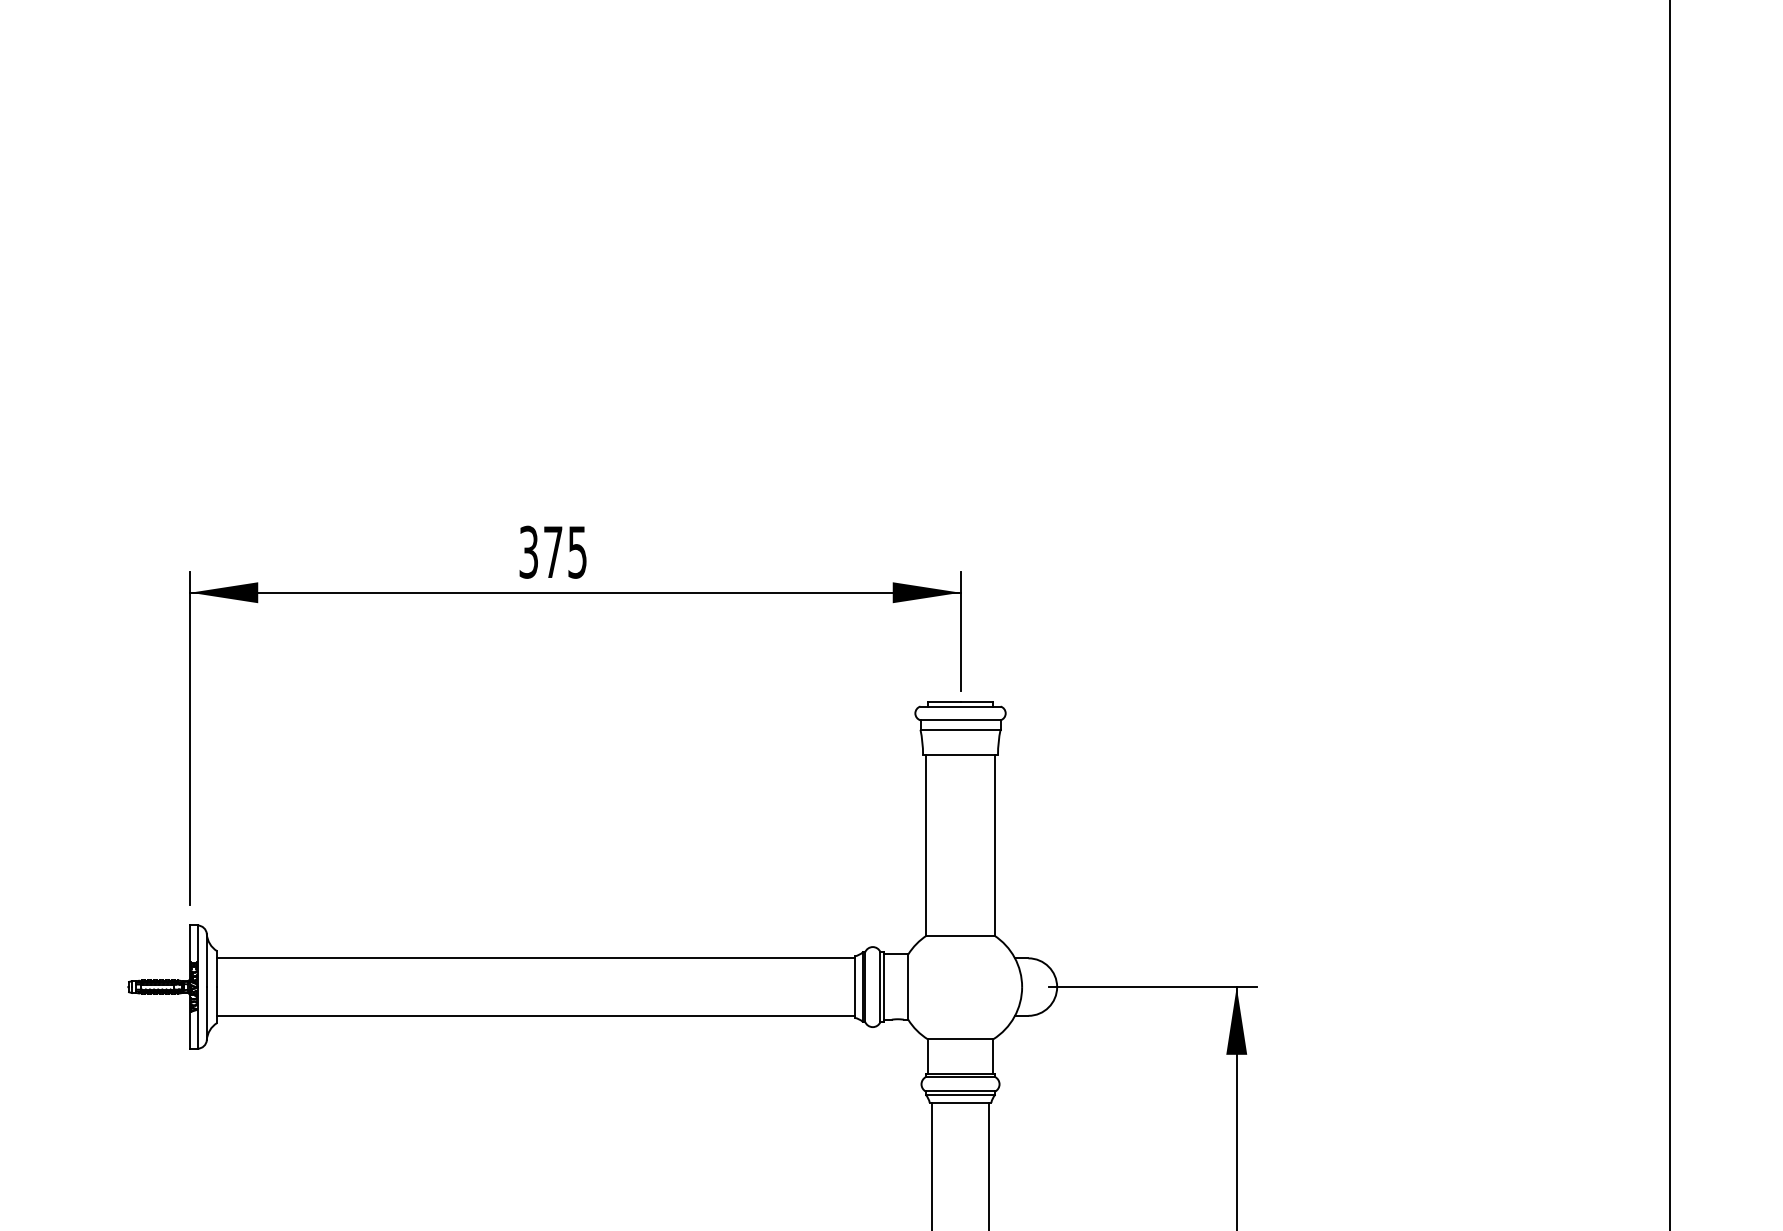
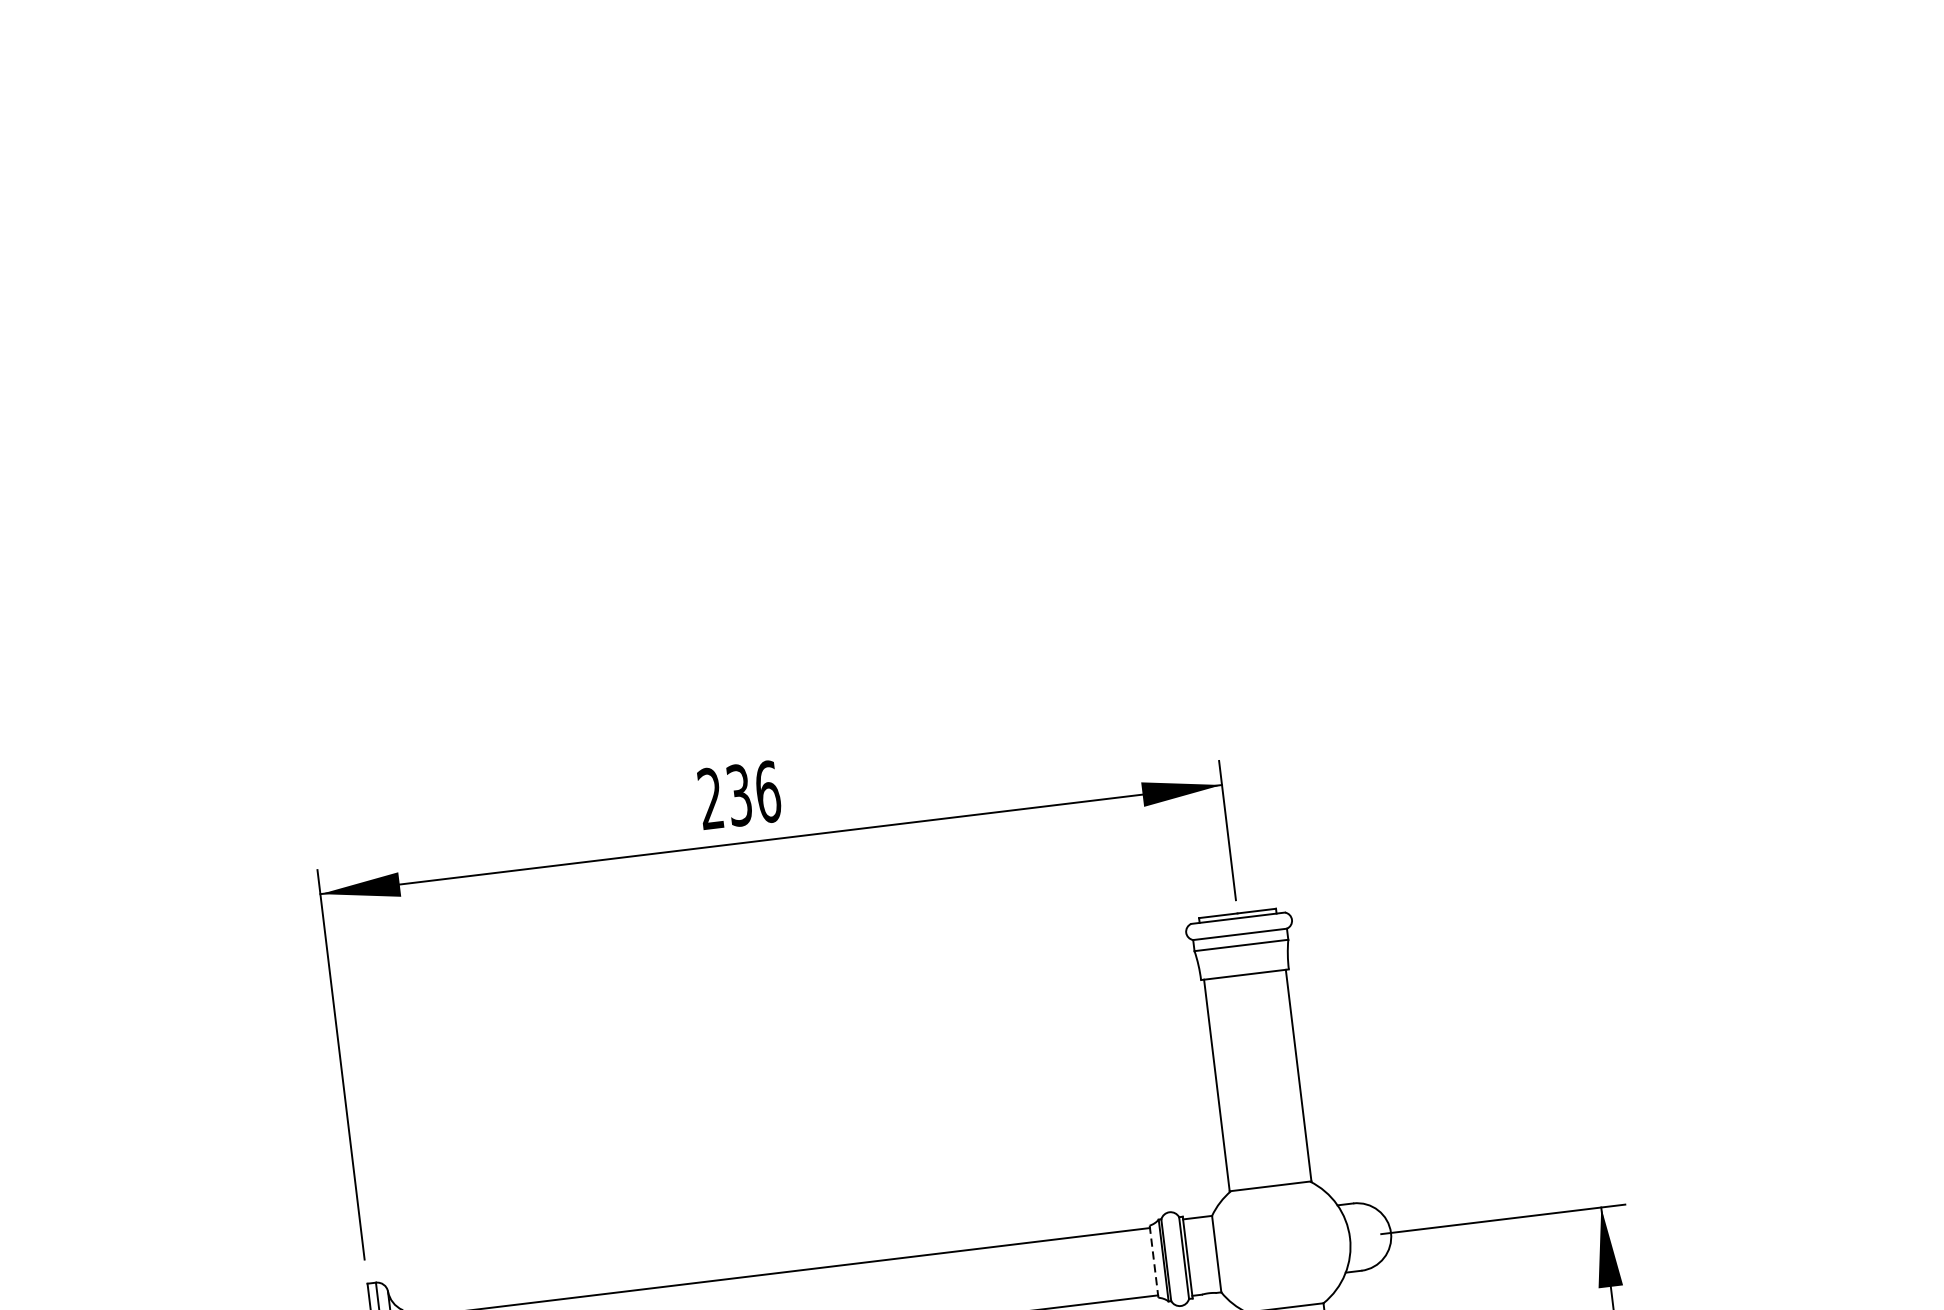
text: (553, 551) -> (739, 794), 375 -> 236
line: (854, 987) -> (1153, 1262), solid -> dashed

